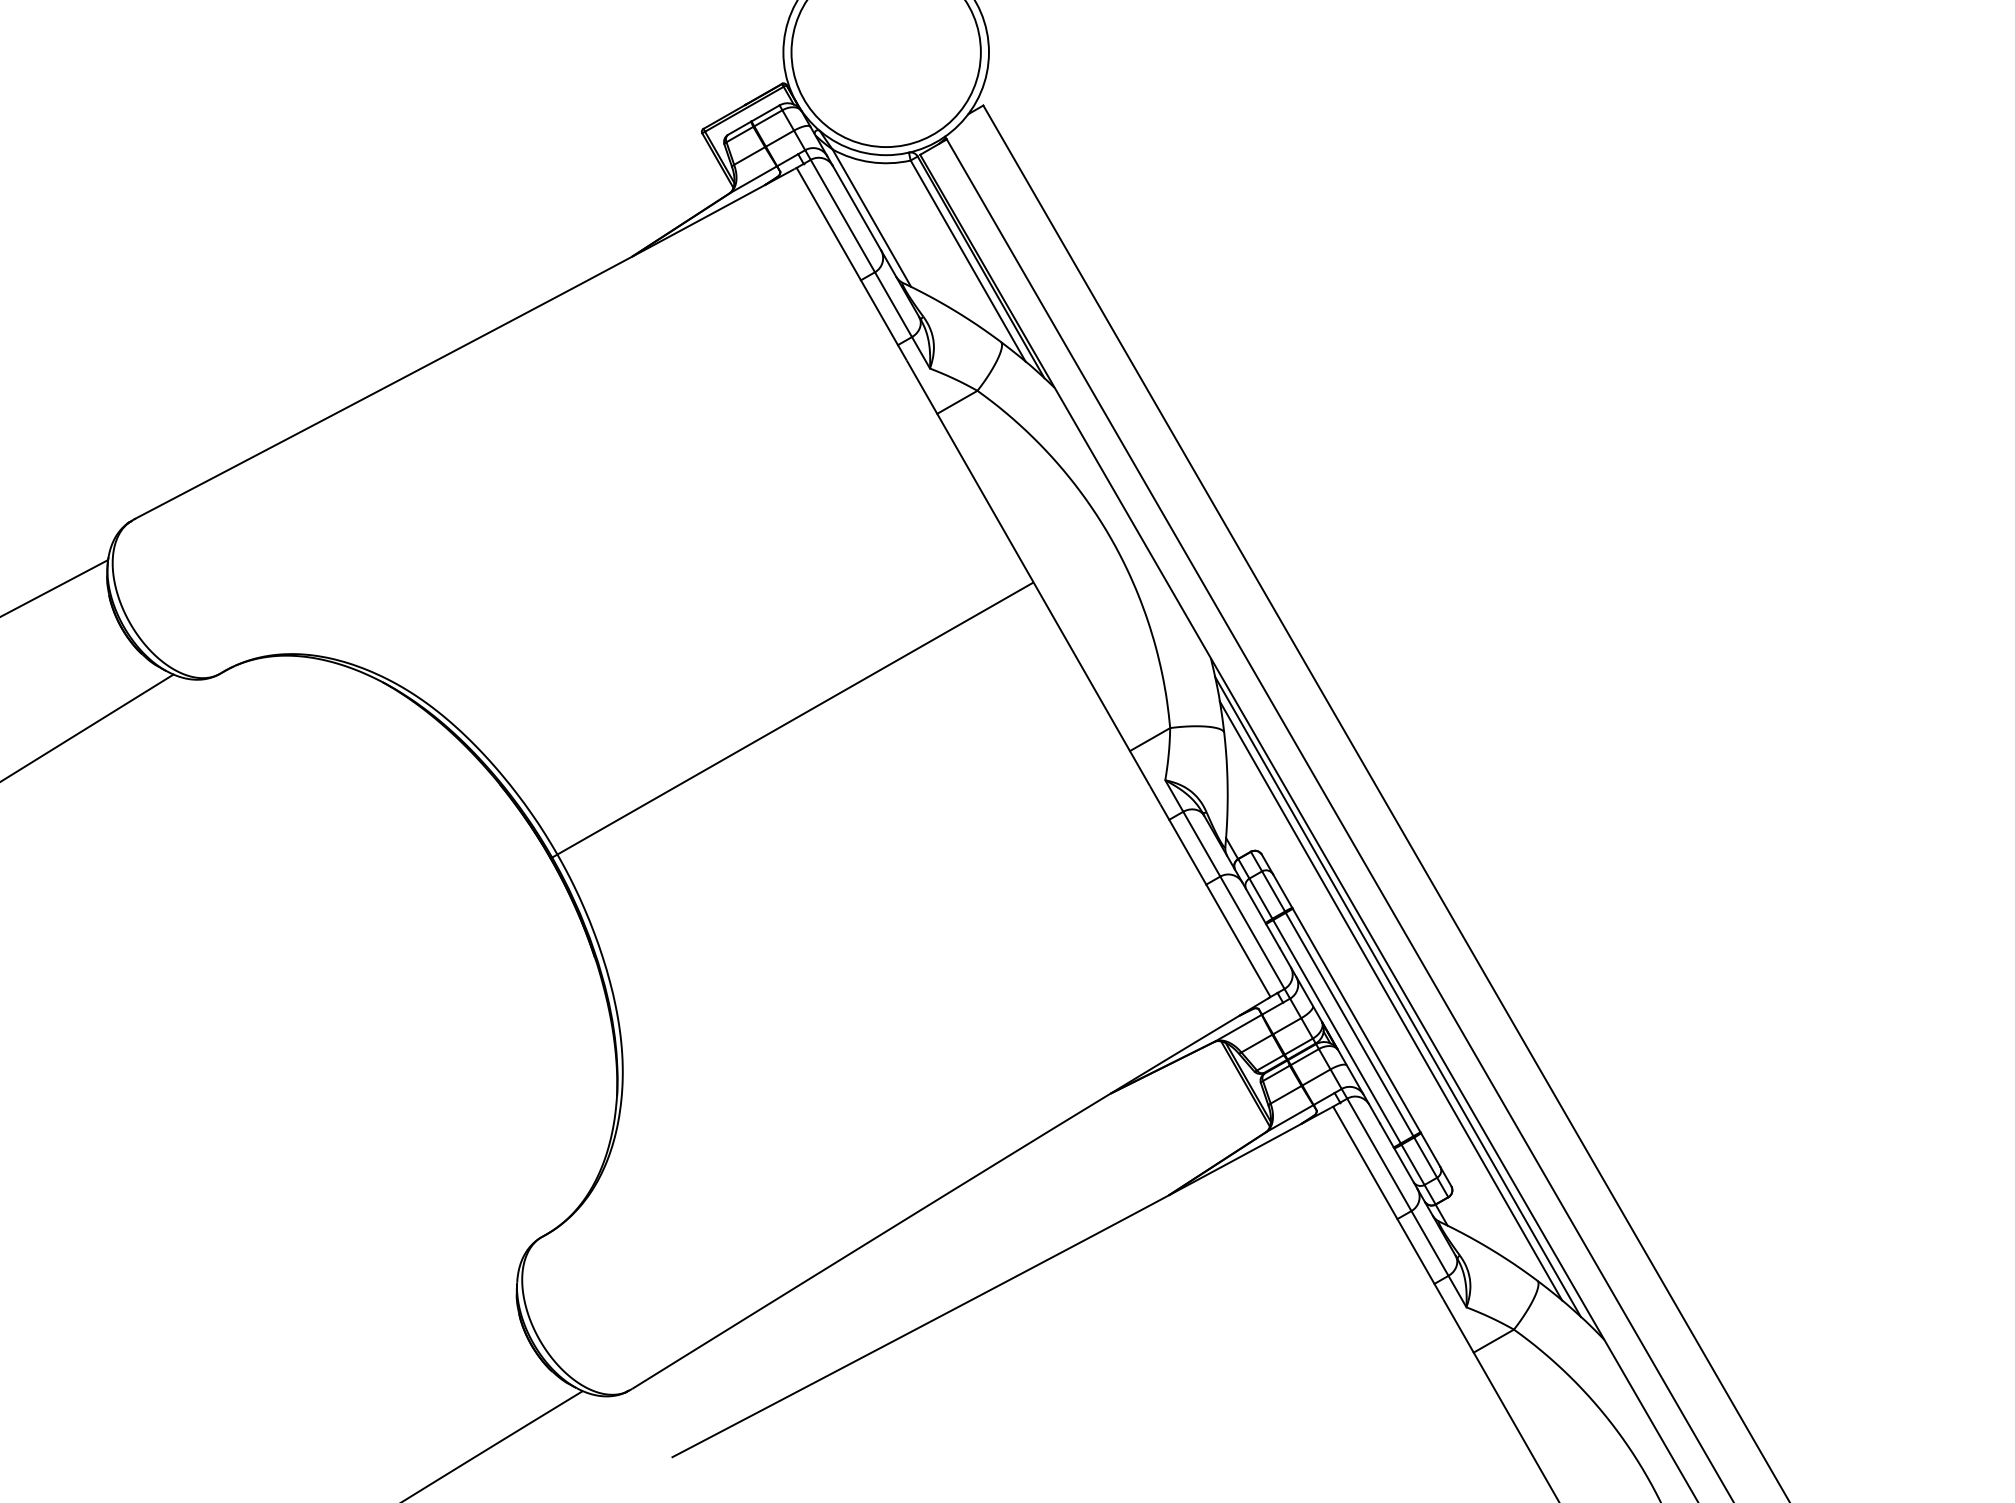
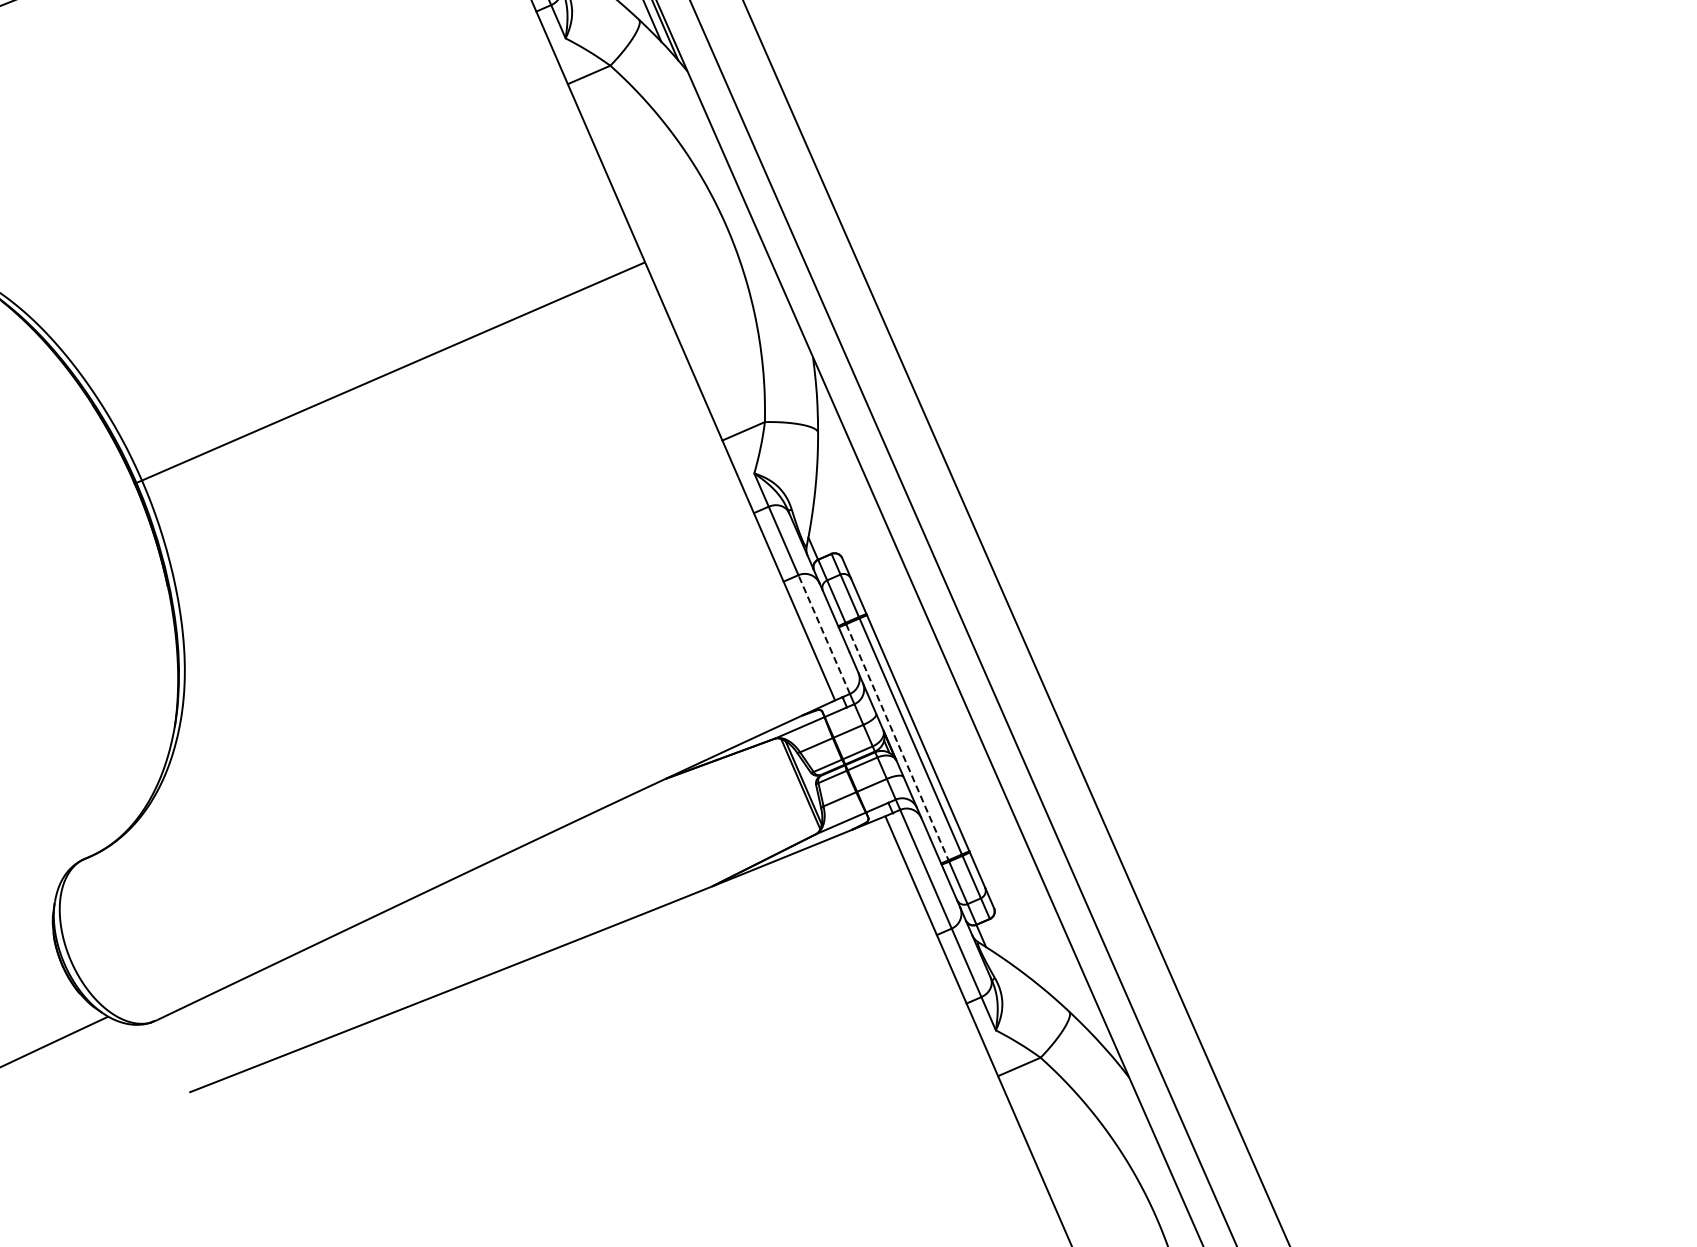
line: (1252, 932) -> (824, 634), solid -> dashed
line: (1397, 996) -> (961, 713), removed
line: (1390, 1000) -> (954, 717), removed
line: (1336, 1031) -> (896, 741), solid -> dashed

